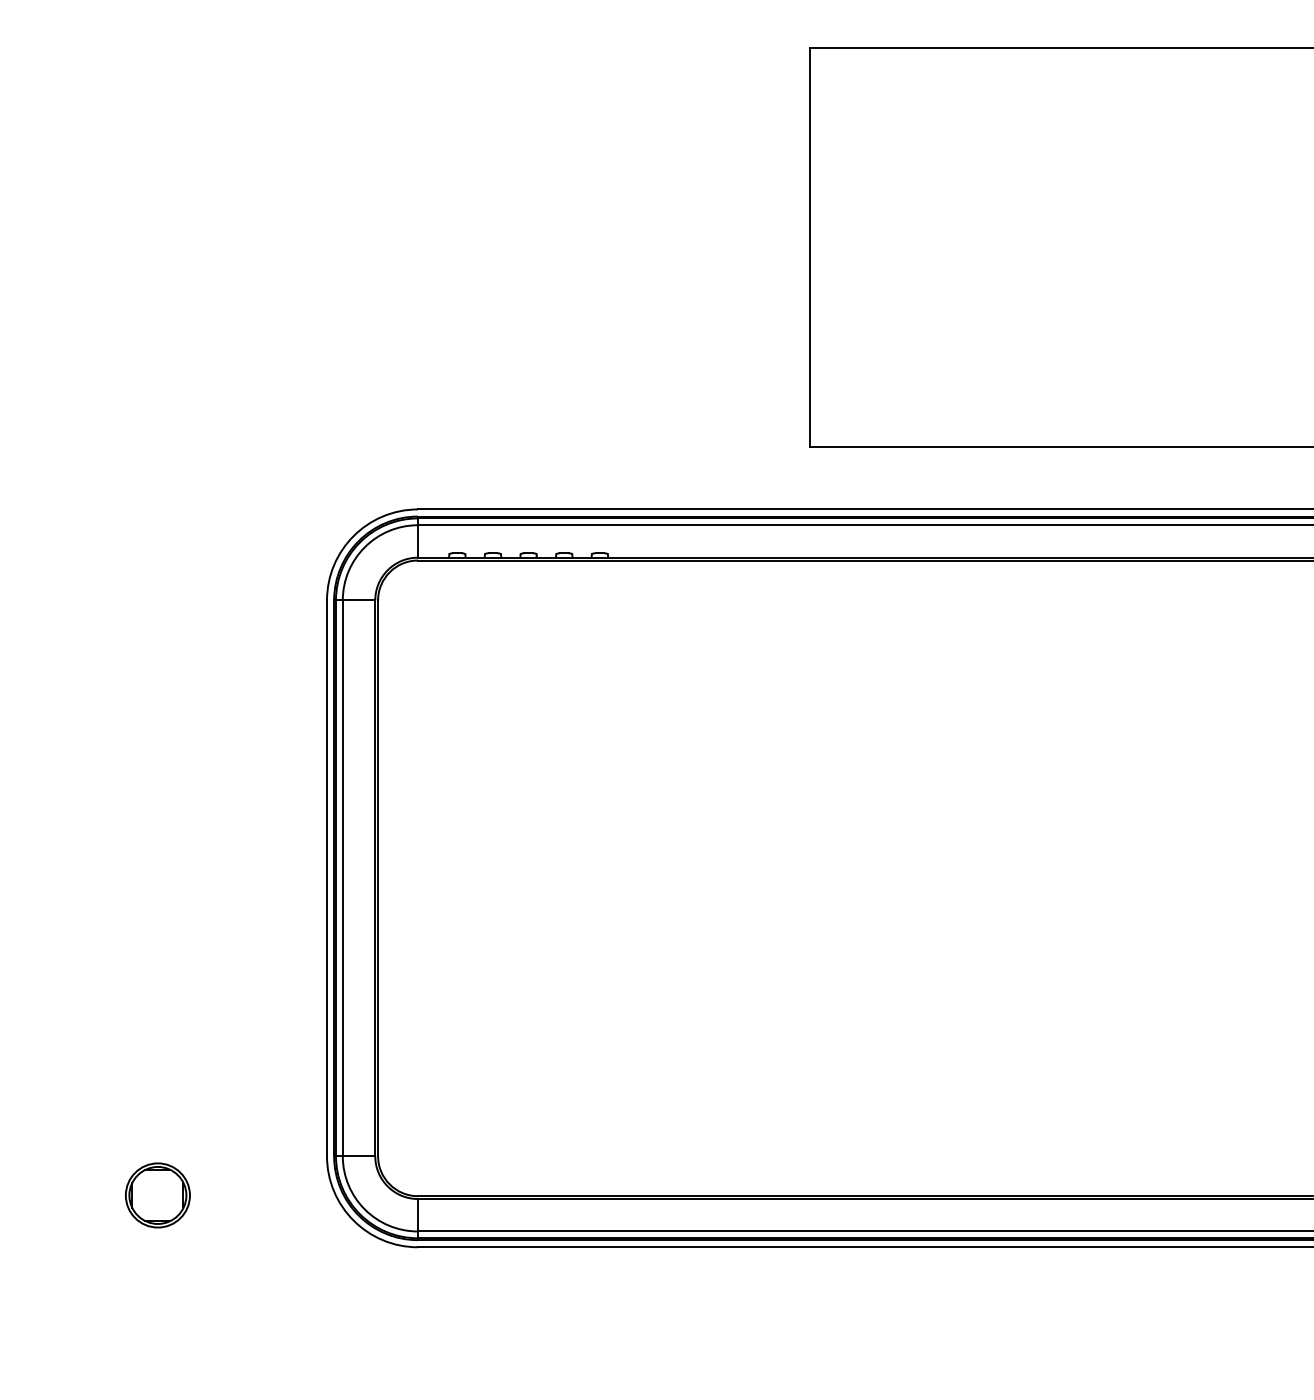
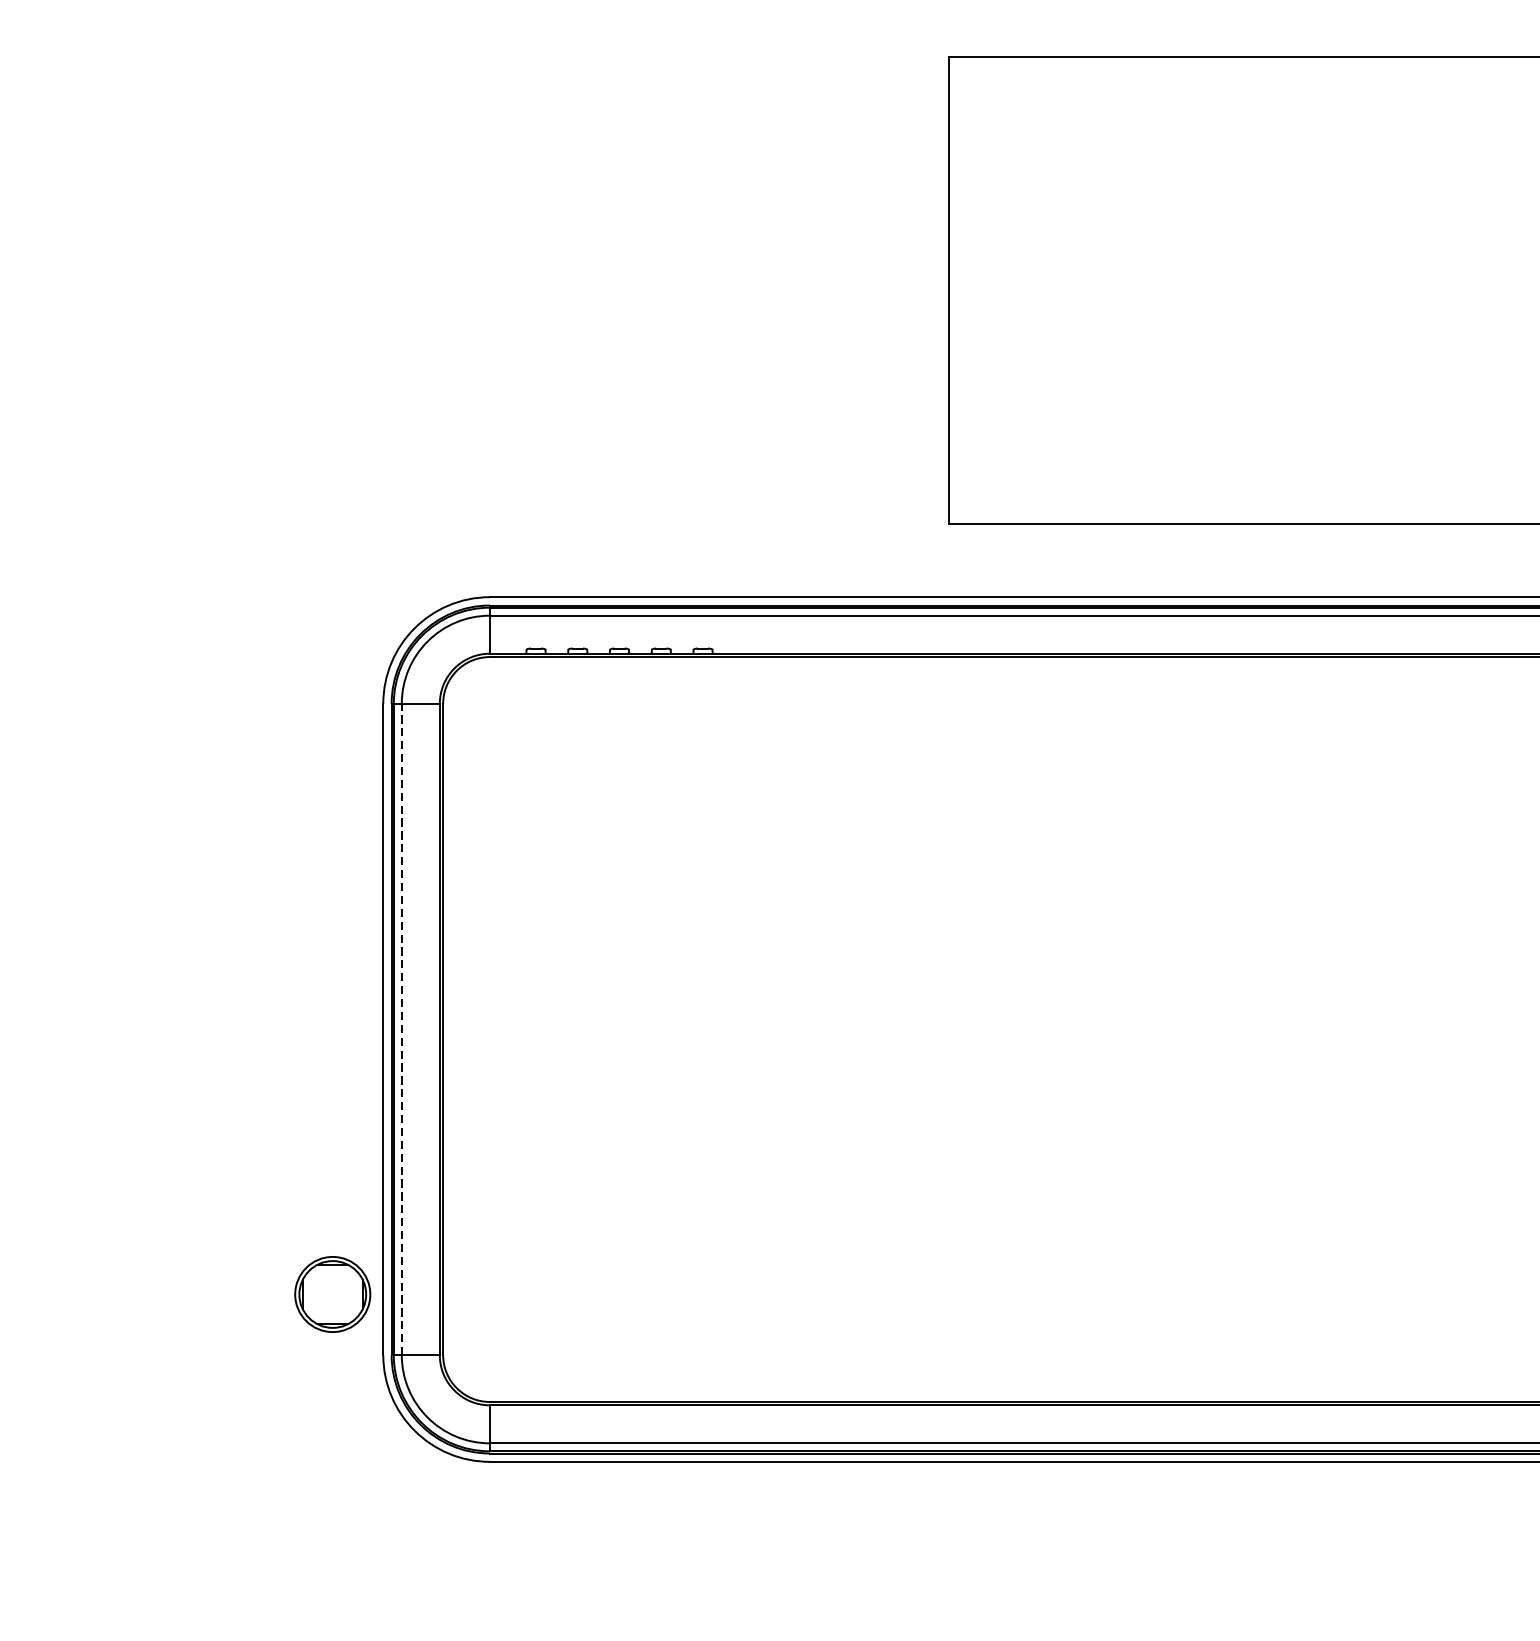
line: (342, 878) -> (401, 1029), solid -> dashed
part: (157, 1195) -> (332, 1294), moved

